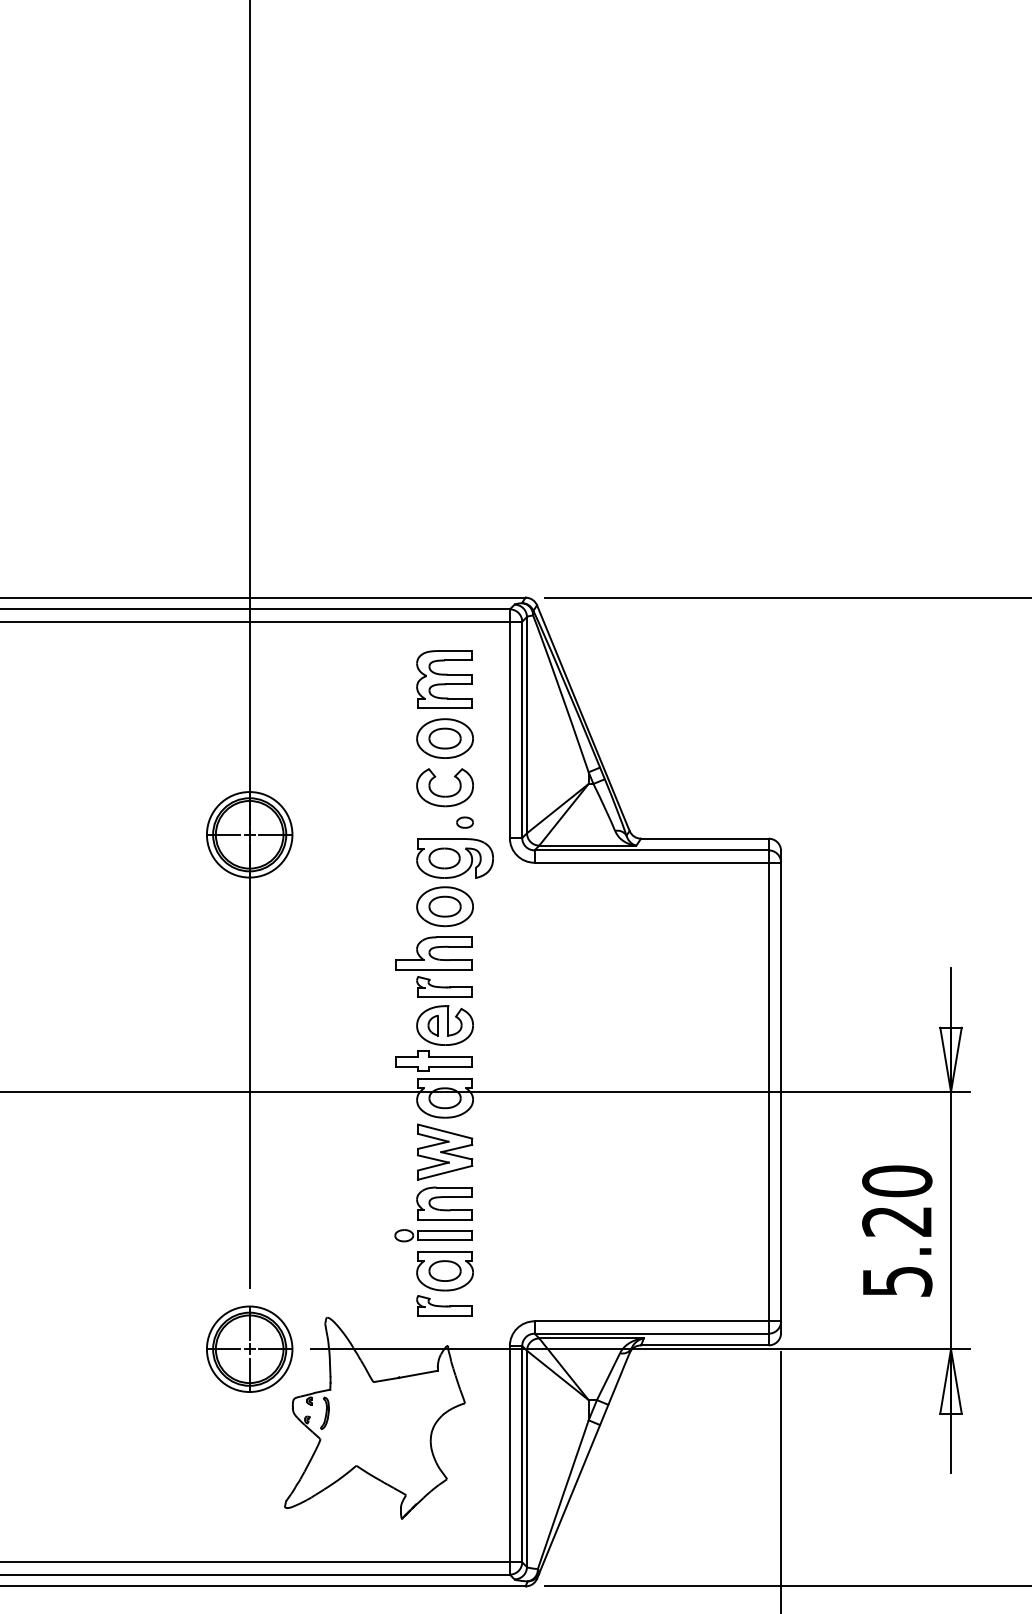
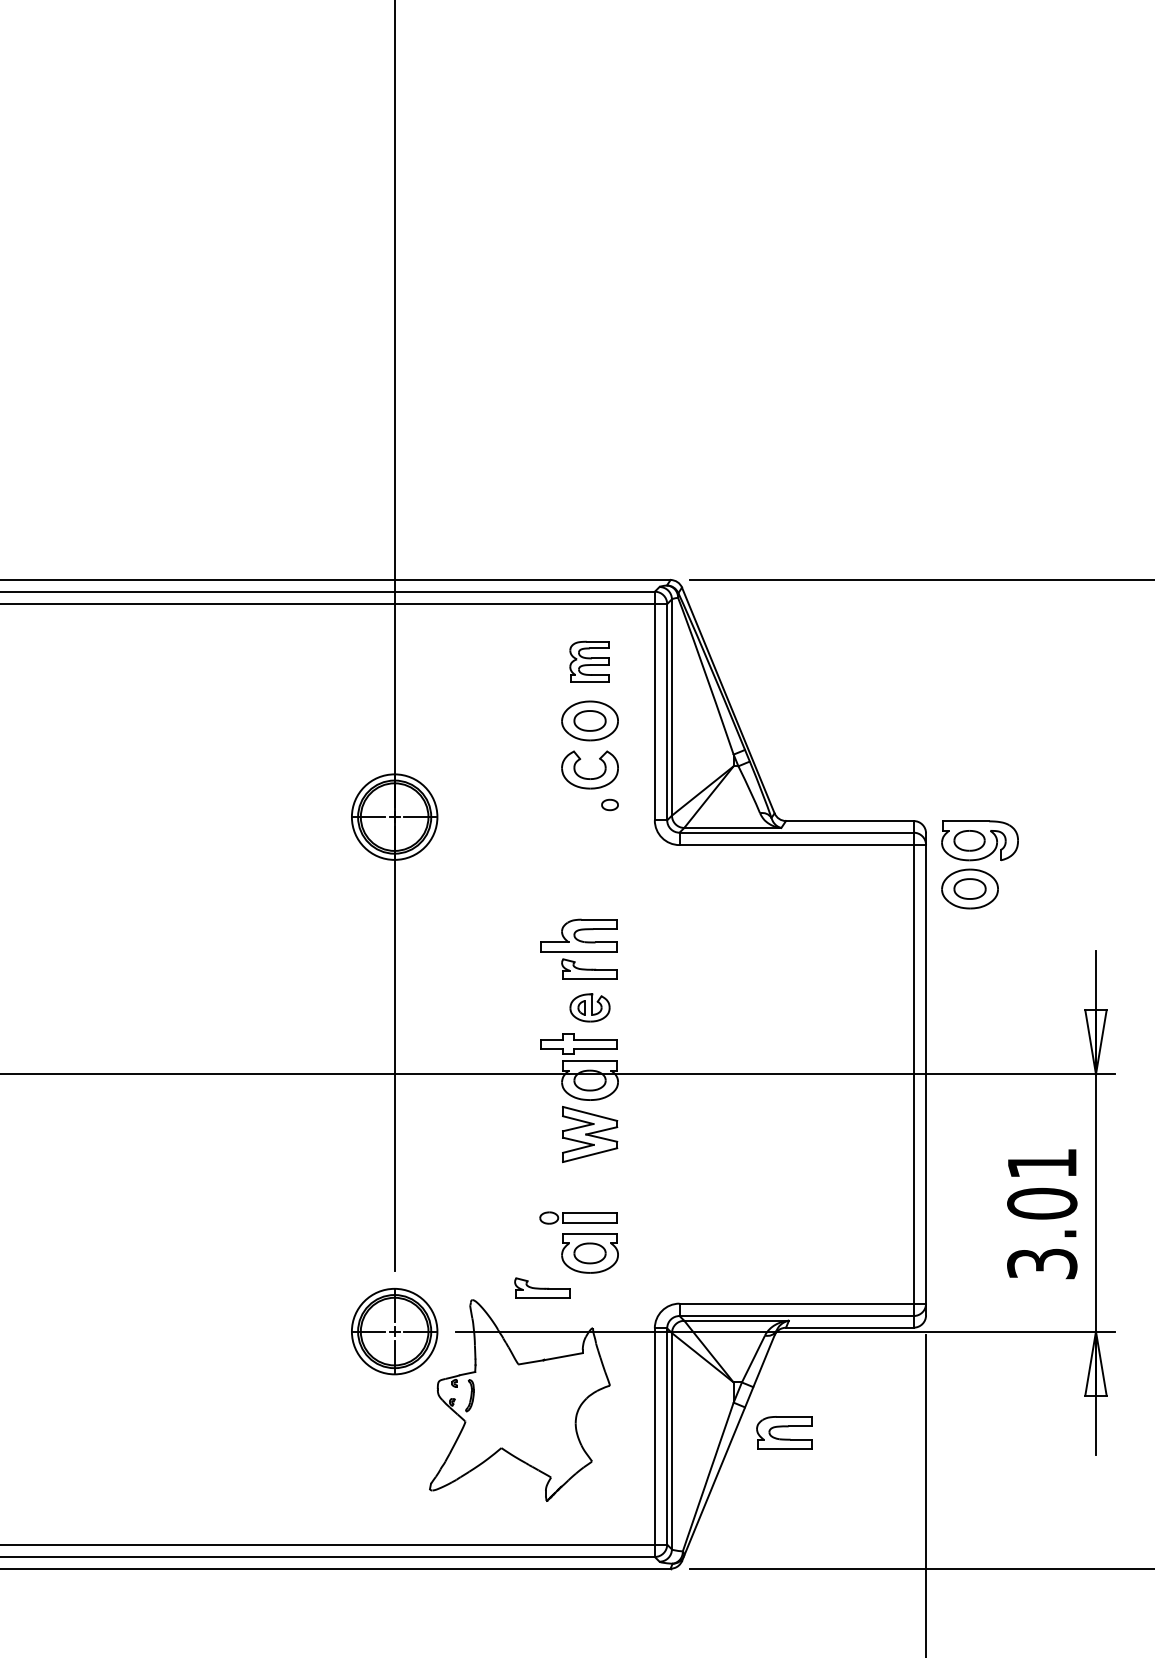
part: (444, 679) -> (589, 661), size x0.7
part: (454, 882) -> (979, 864), moved
part: (444, 1025) -> (589, 1007), size x0.7
part: (444, 1203) -> (784, 1432), moved
text: (897, 1230) -> (1042, 1212), 5.20 -> 3.01
part: (444, 1305) -> (542, 1287), moved

